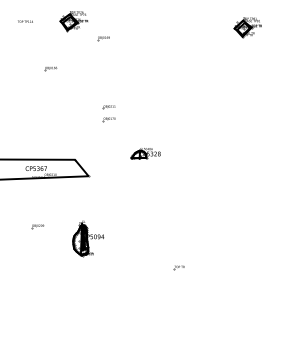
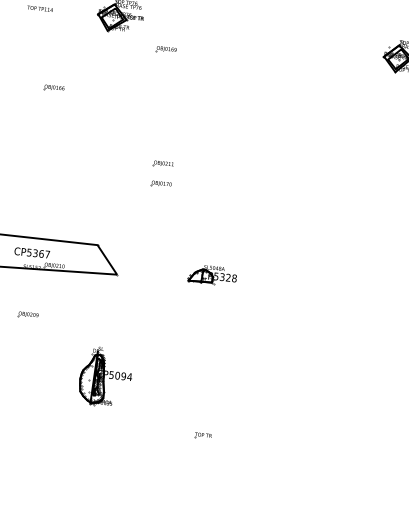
part: (50, 68) -> (53, 88), moved
part: (145, 153) -> (211, 275), moved
part: (37, 226) -> (27, 315), moved
part: (178, 267) -> (201, 435), moved

